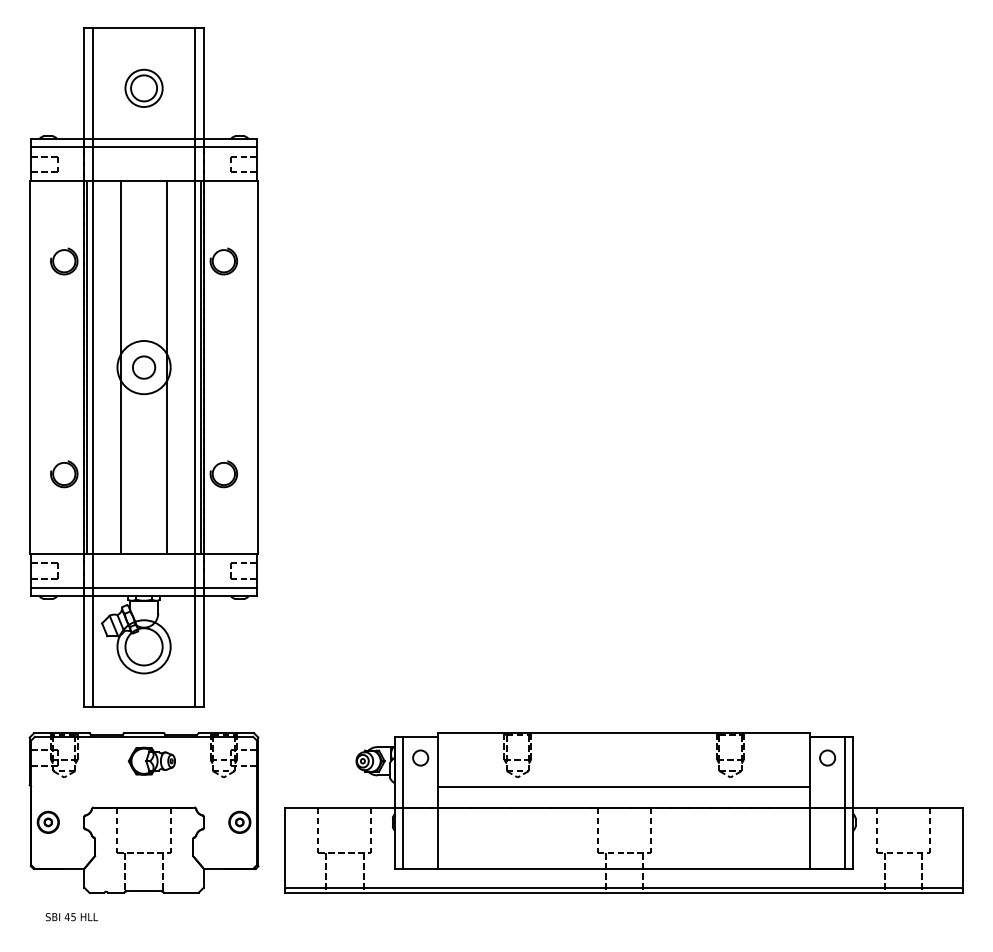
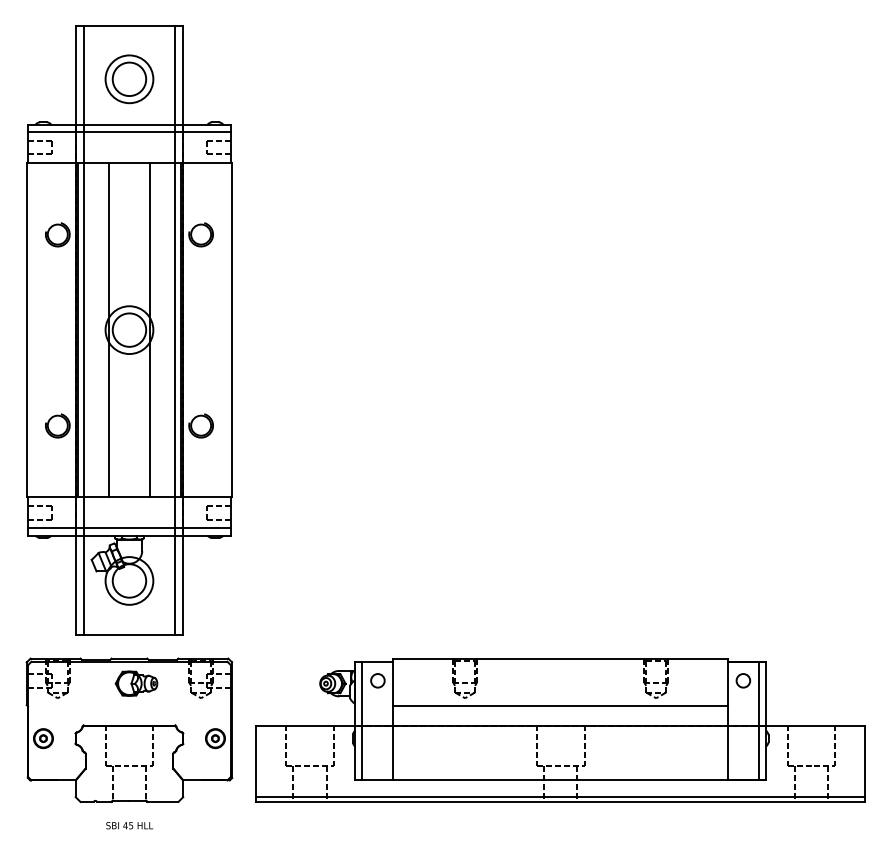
part: (144, 88) -> (129, 79), size x1.43
circle: (144, 366) -> (129, 329), size x1.67
text: (71, 916) -> (129, 825), moved

